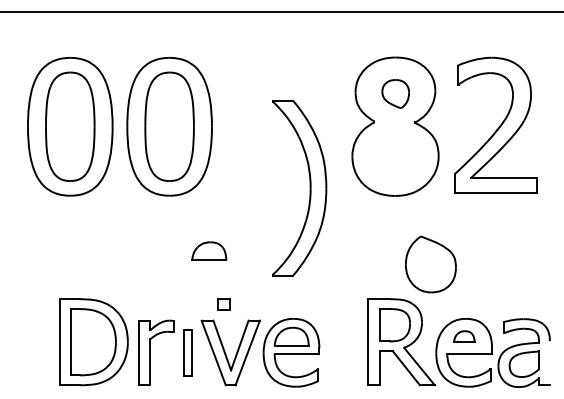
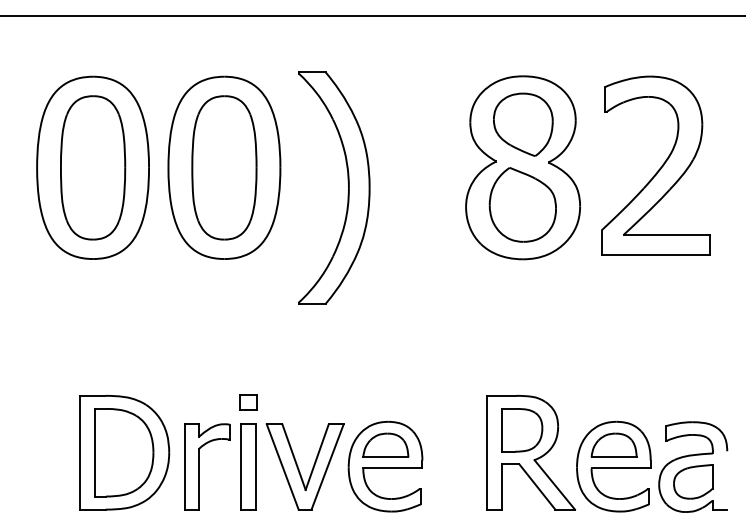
part: (395, 93) -> (523, 124), size x1.67
part: (310, 187) -> (348, 187), moved
part: (209, 250) -> (276, 331), removed
part: (430, 264) -> (522, 204), moved
part: (224, 304) -> (248, 402), moved
part: (463, 336) -> (613, 444), size x1.67
part: (187, 352) -> (248, 466), size x1.43

